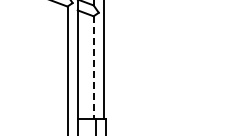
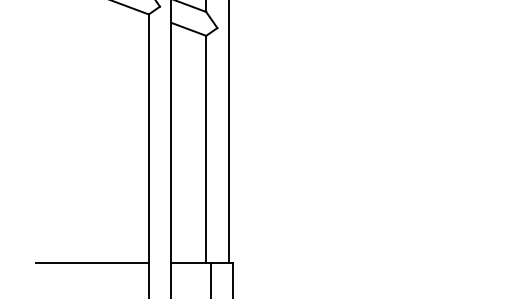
line: (93, 67) -> (205, 148), dashed -> solid
line: (41, 119) -> (91, 262), added

